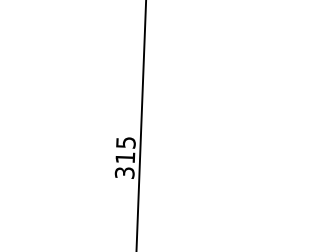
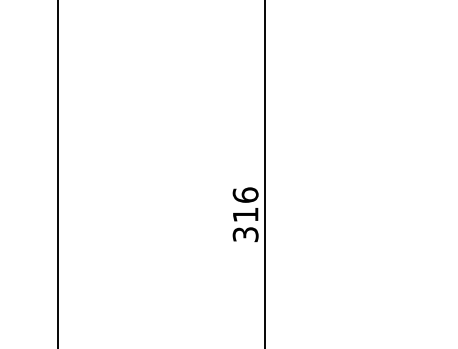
text: (125, 142) -> (245, 194), 315 -> 316

